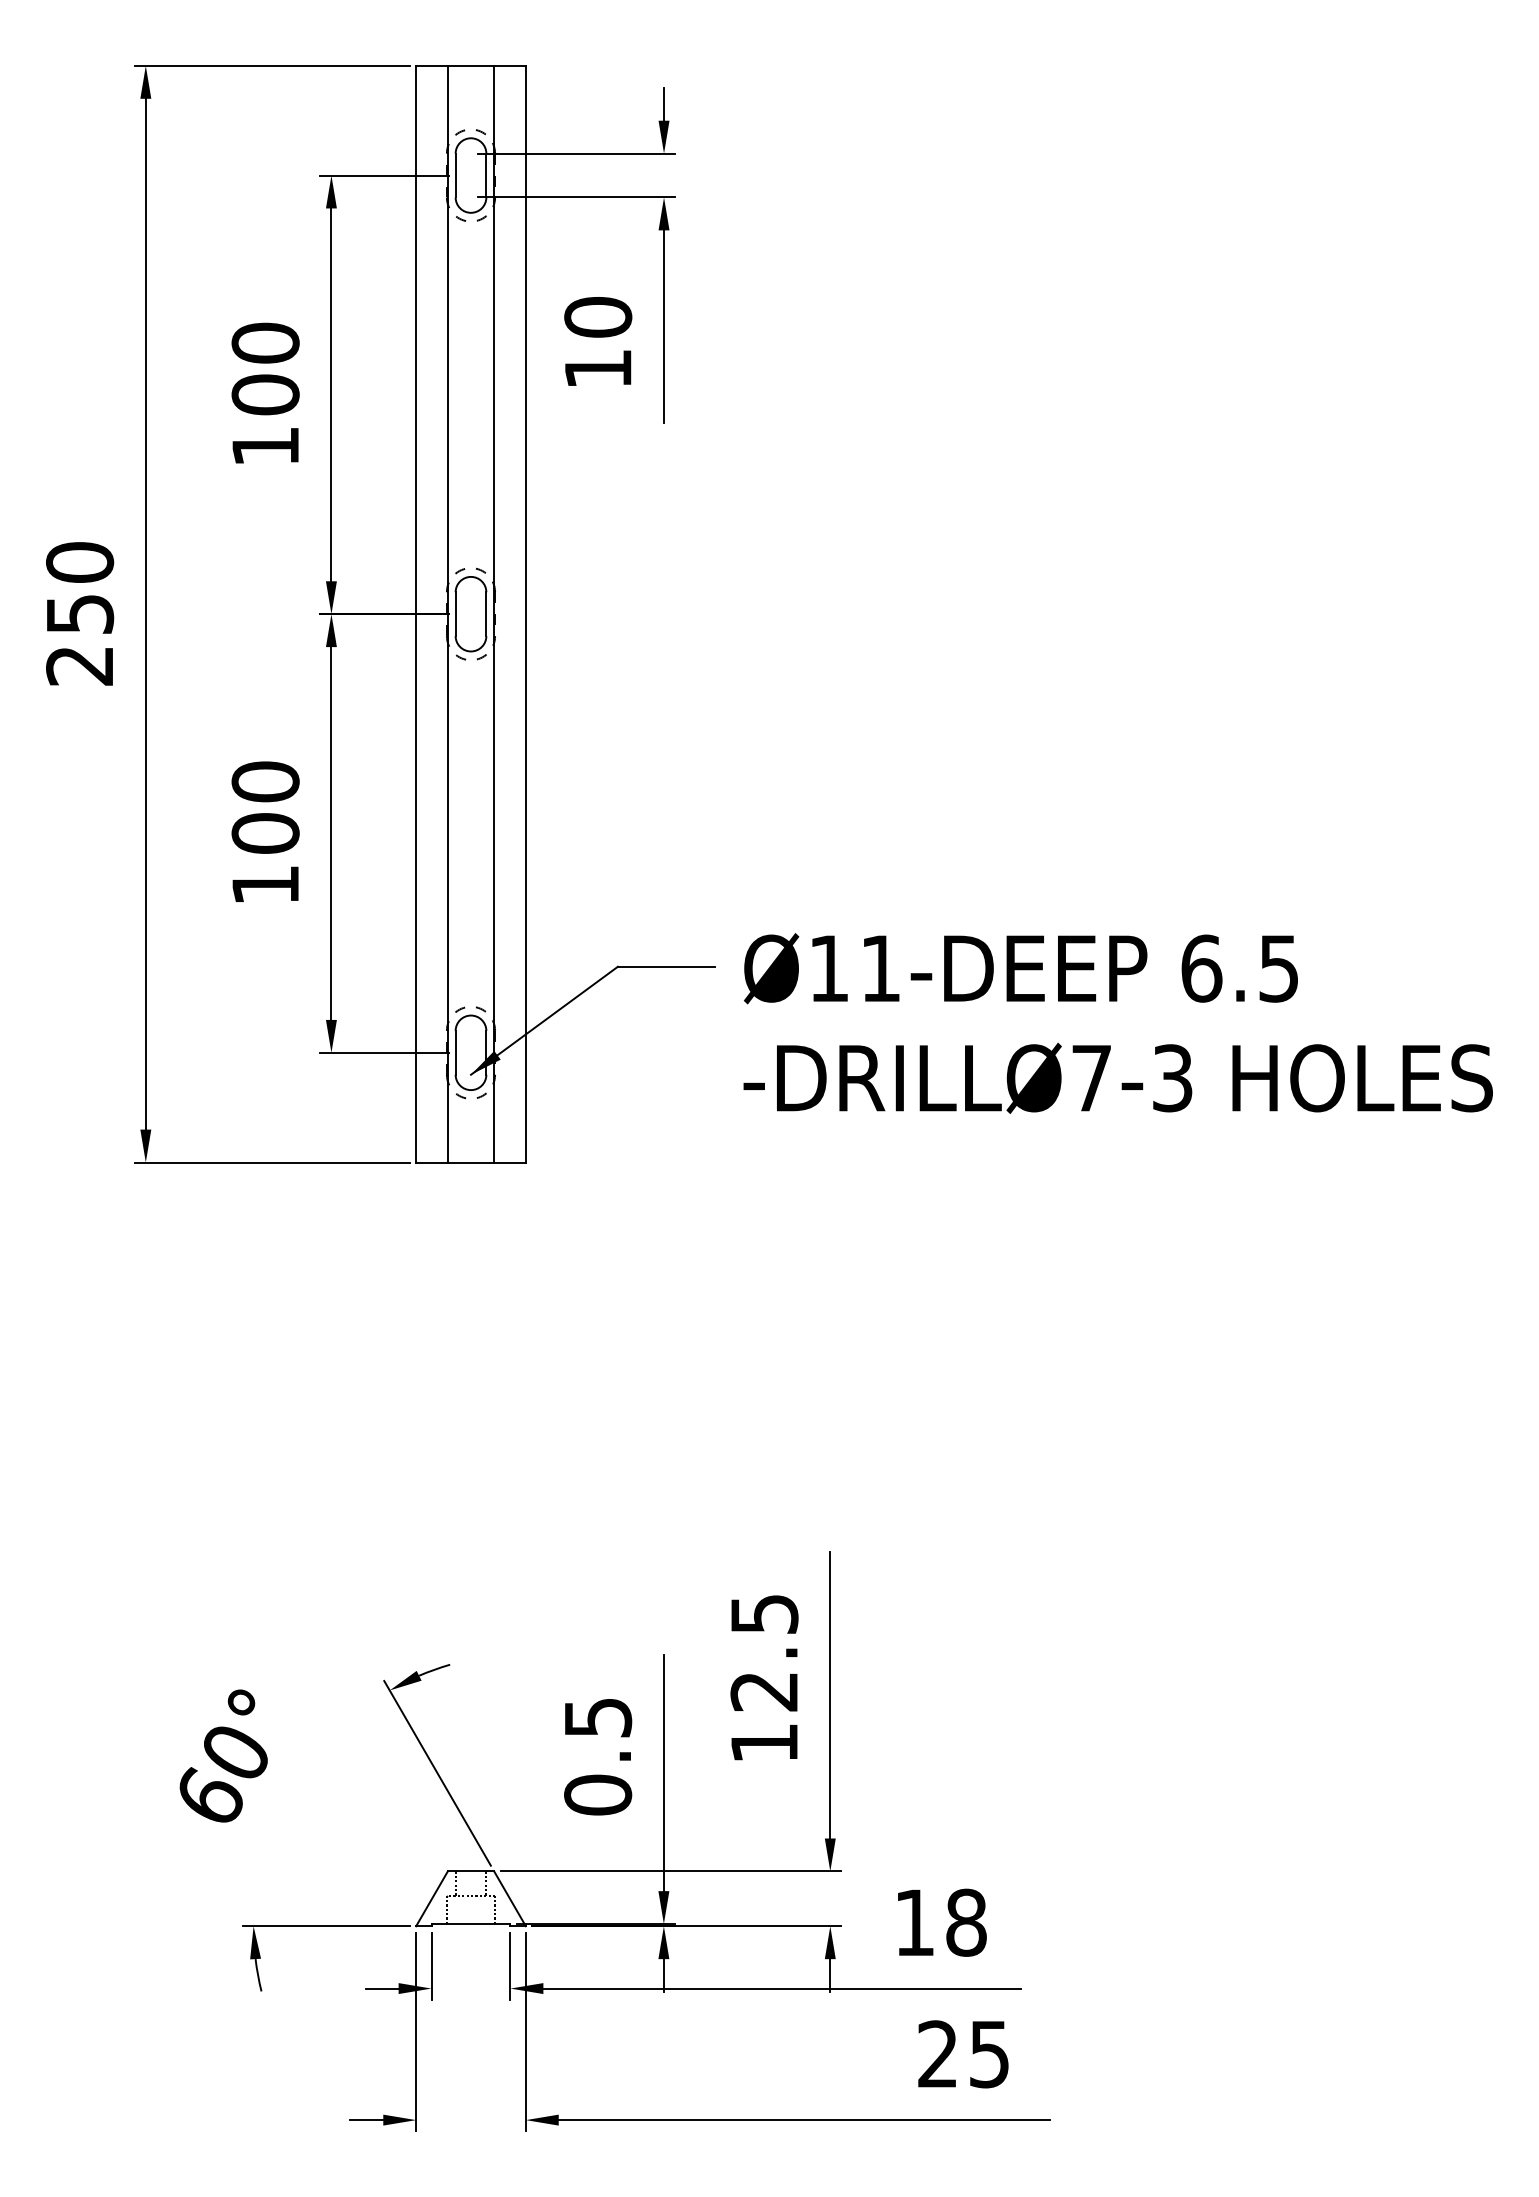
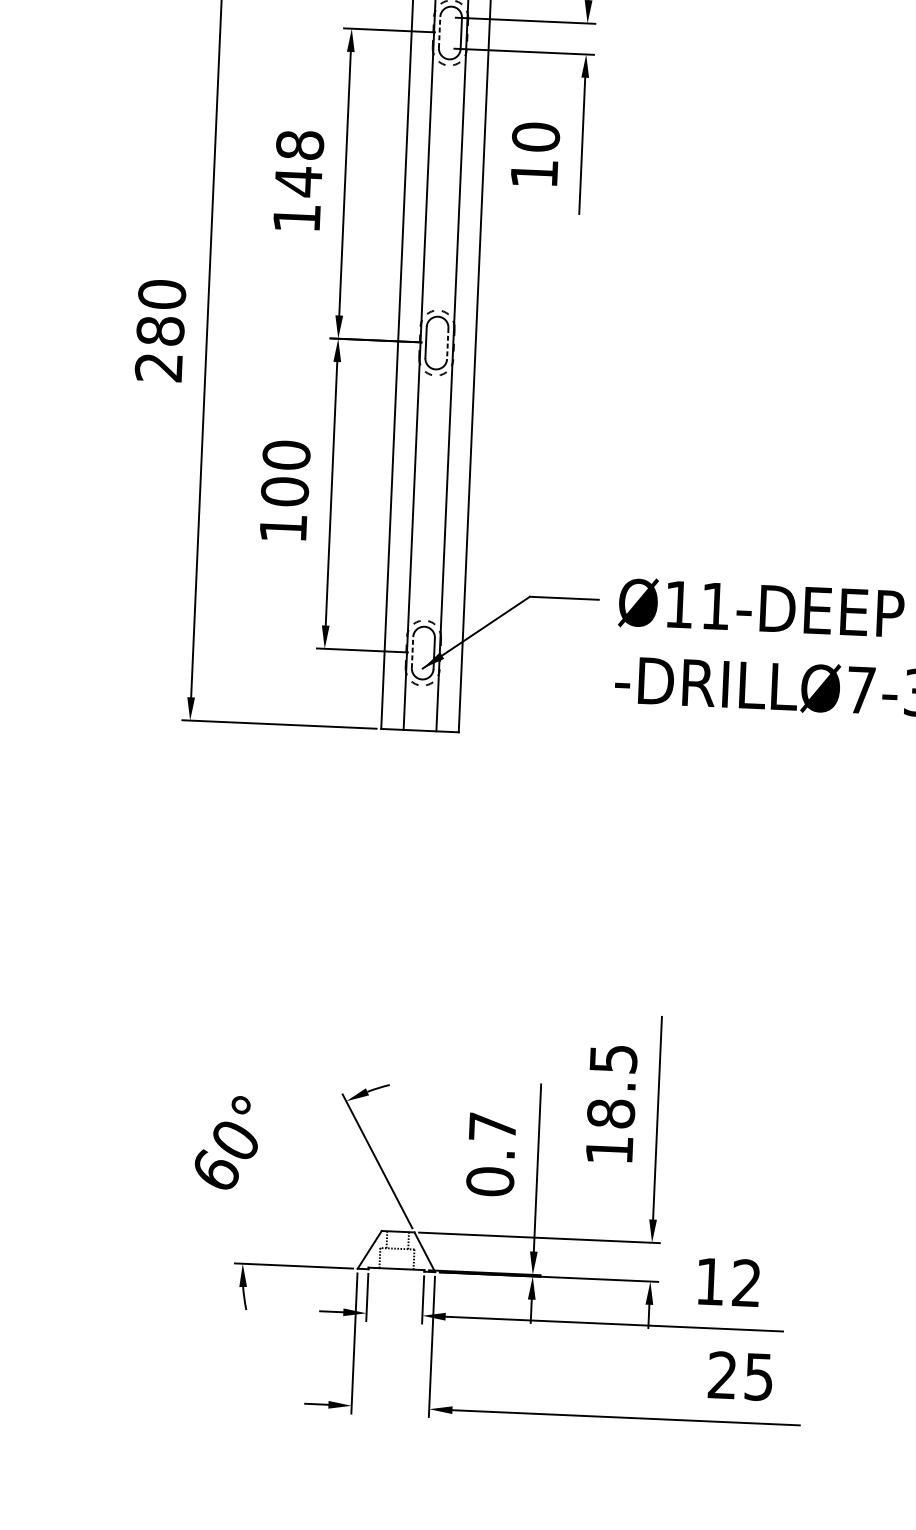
line: (455, 175) -> (439, 32), solid -> dashed
text: (265, 369) -> (299, 163), 100 -> 148
text: (80, 613) -> (160, 330), 250 -> 280
line: (486, 614) -> (447, 343), solid -> dashed
line: (455, 1052) -> (412, 652), solid -> dashed
text: (764, 1691) -> (611, 1113), 12.5 -> 18.5
text: (598, 1717) -> (492, 1126), 0.5 -> 0.7
text: (966, 1922) -> (746, 1283), 18 -> 12

